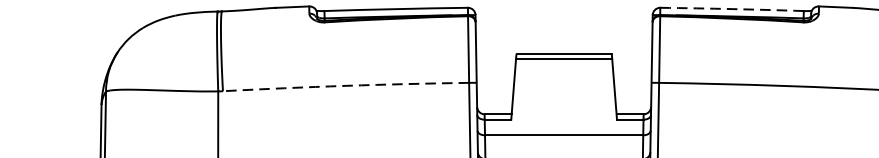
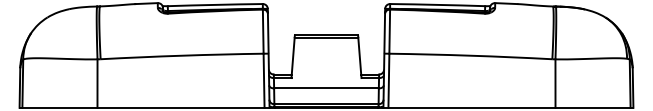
arc: (731, 8) -> (437, 4), dashed -> solid
arc: (346, 85) -> (182, 55), dashed -> solid

